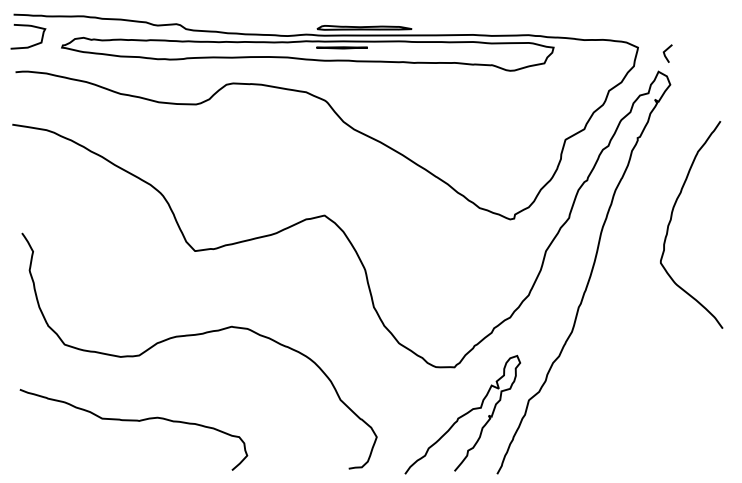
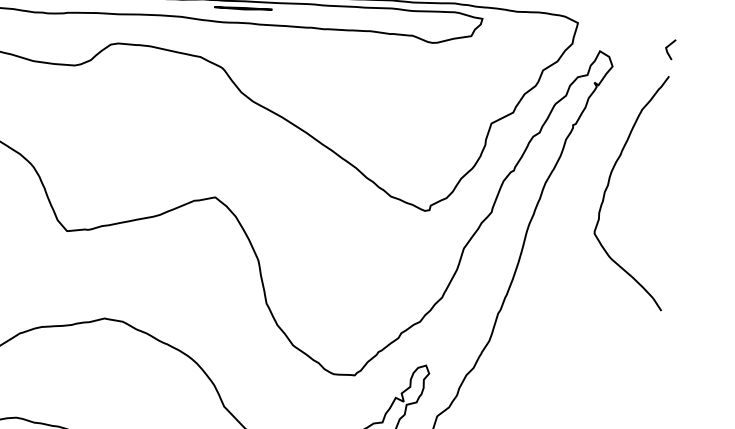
line: (665, 53) -> (667, 49), moved
curve: (671, 221) -> (608, 187), moved

